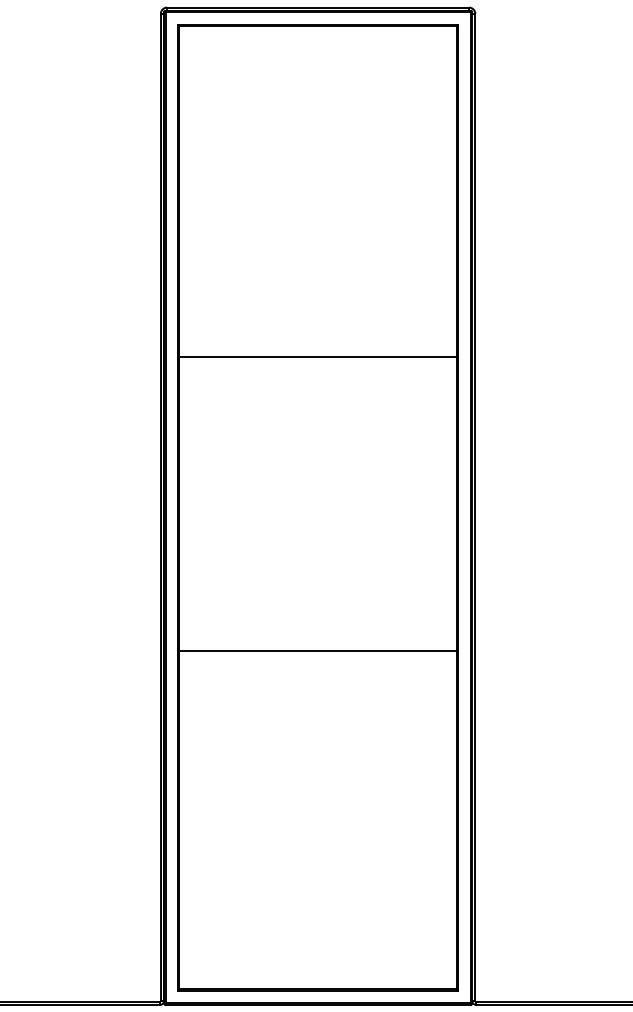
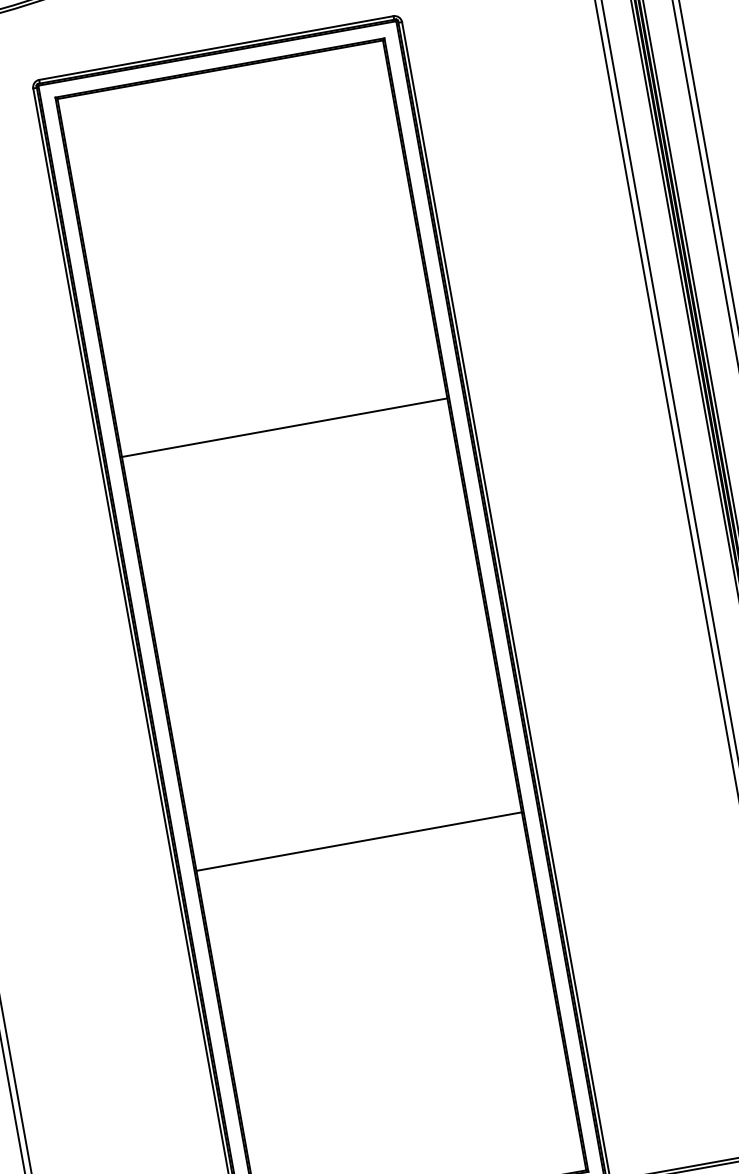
line: (317, 357) -> (284, 428), moved
line: (317, 651) -> (358, 842), moved

